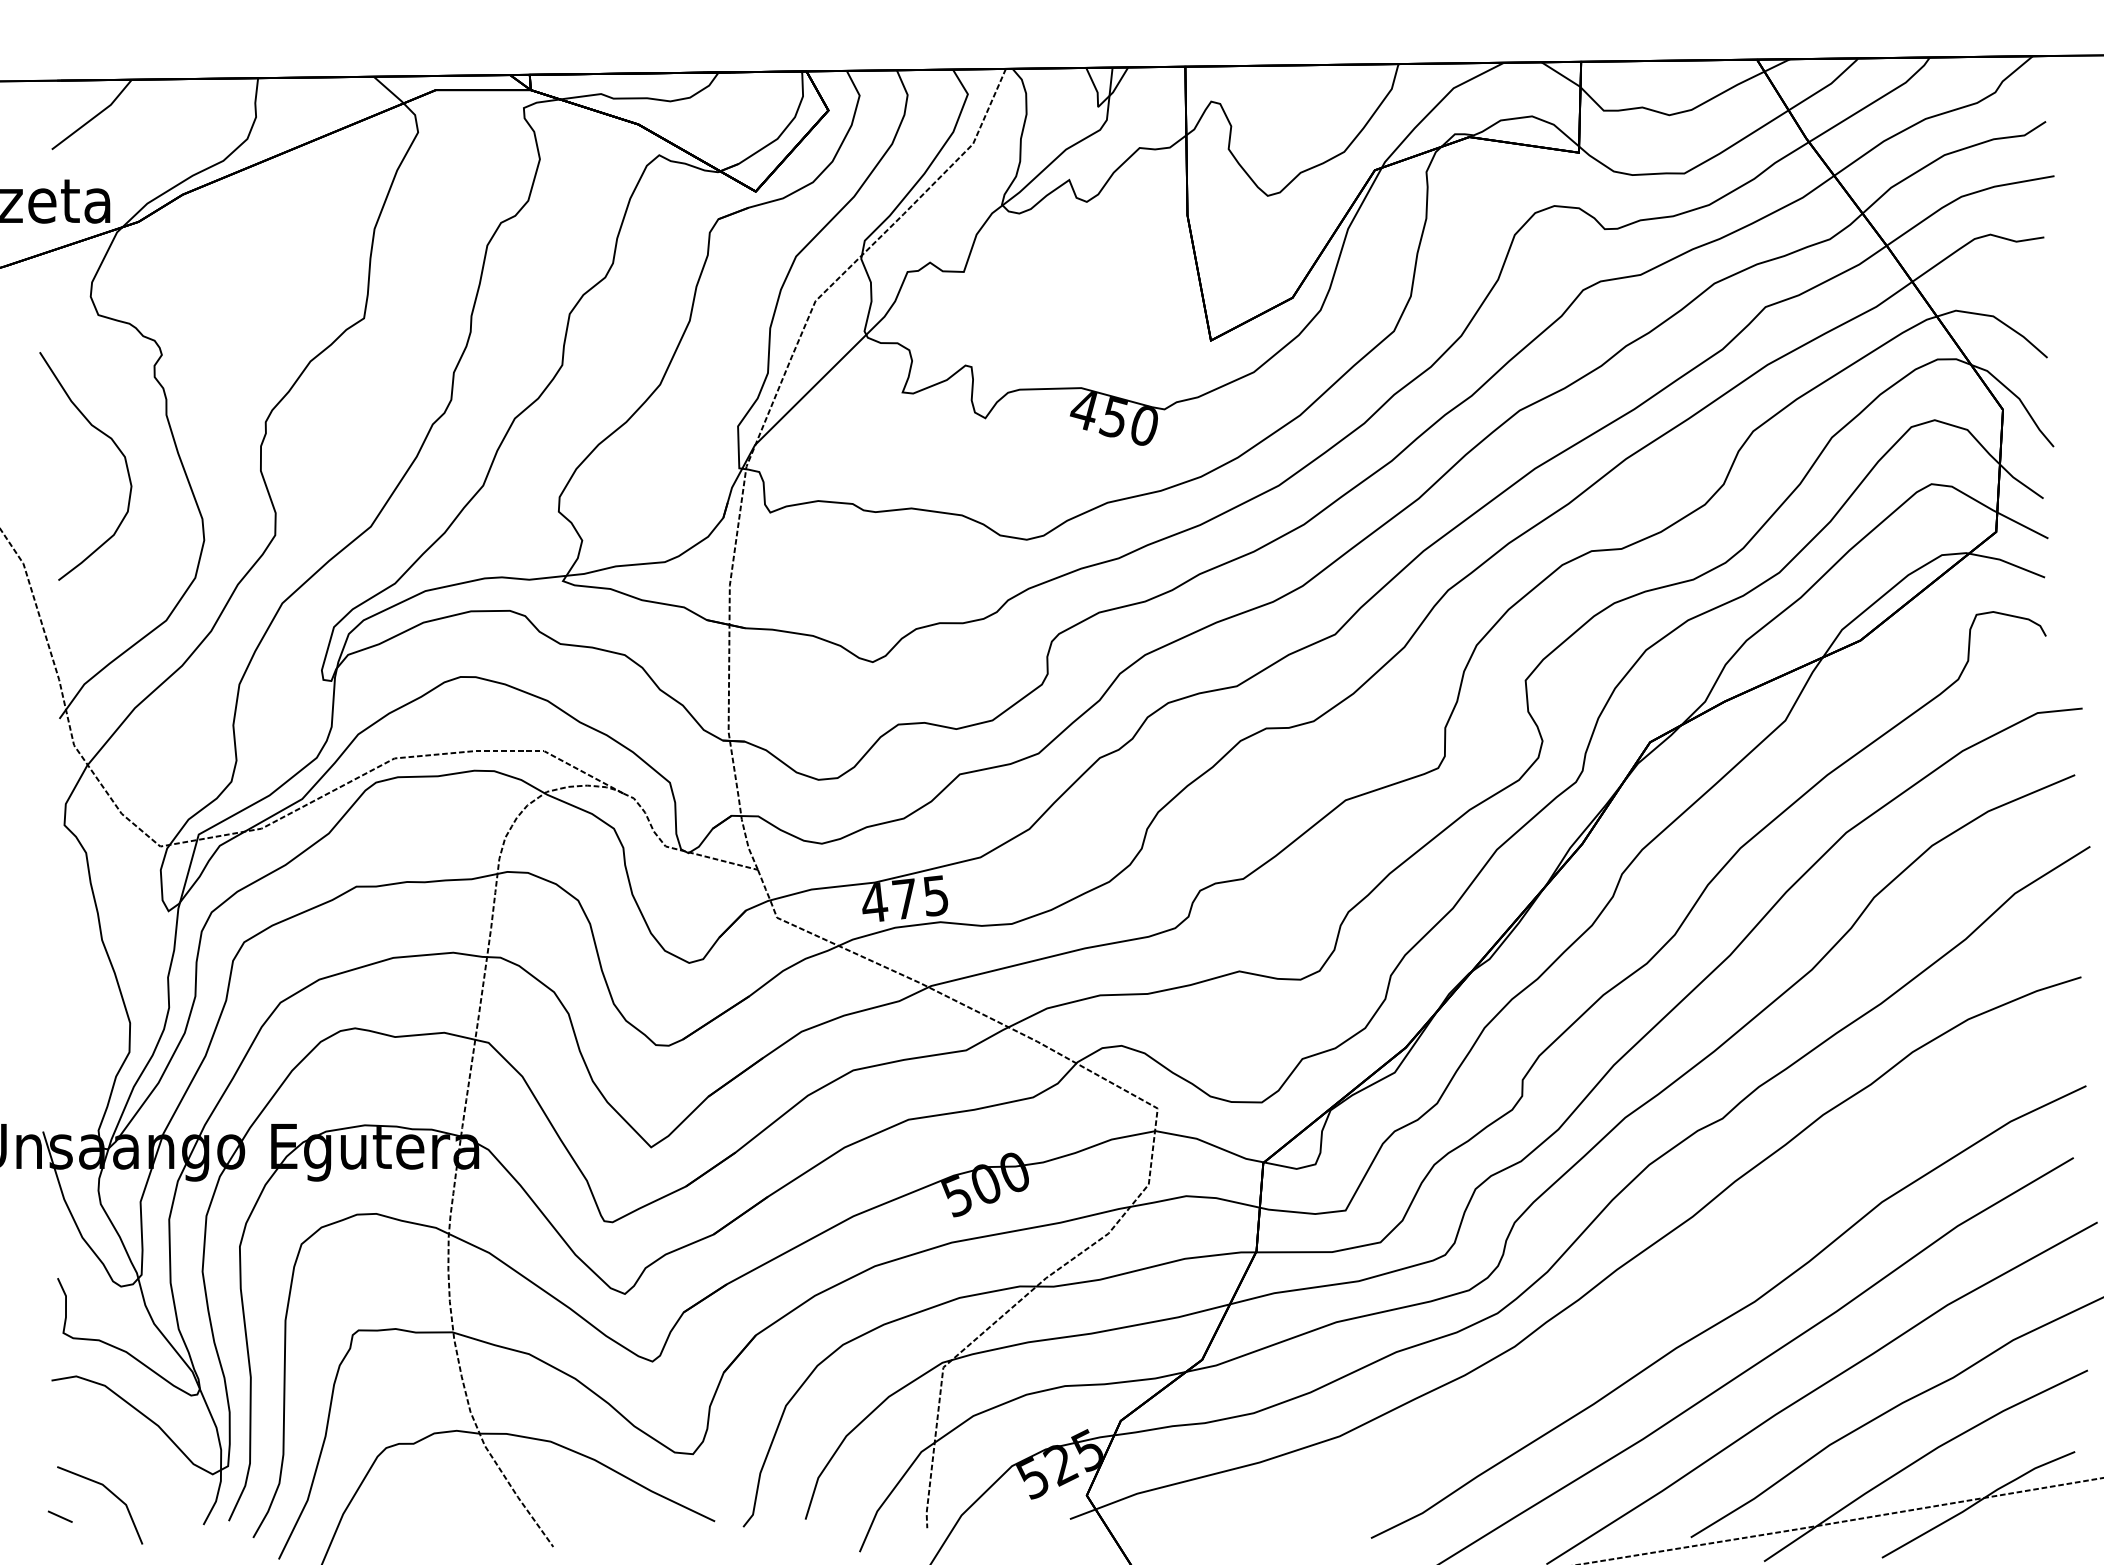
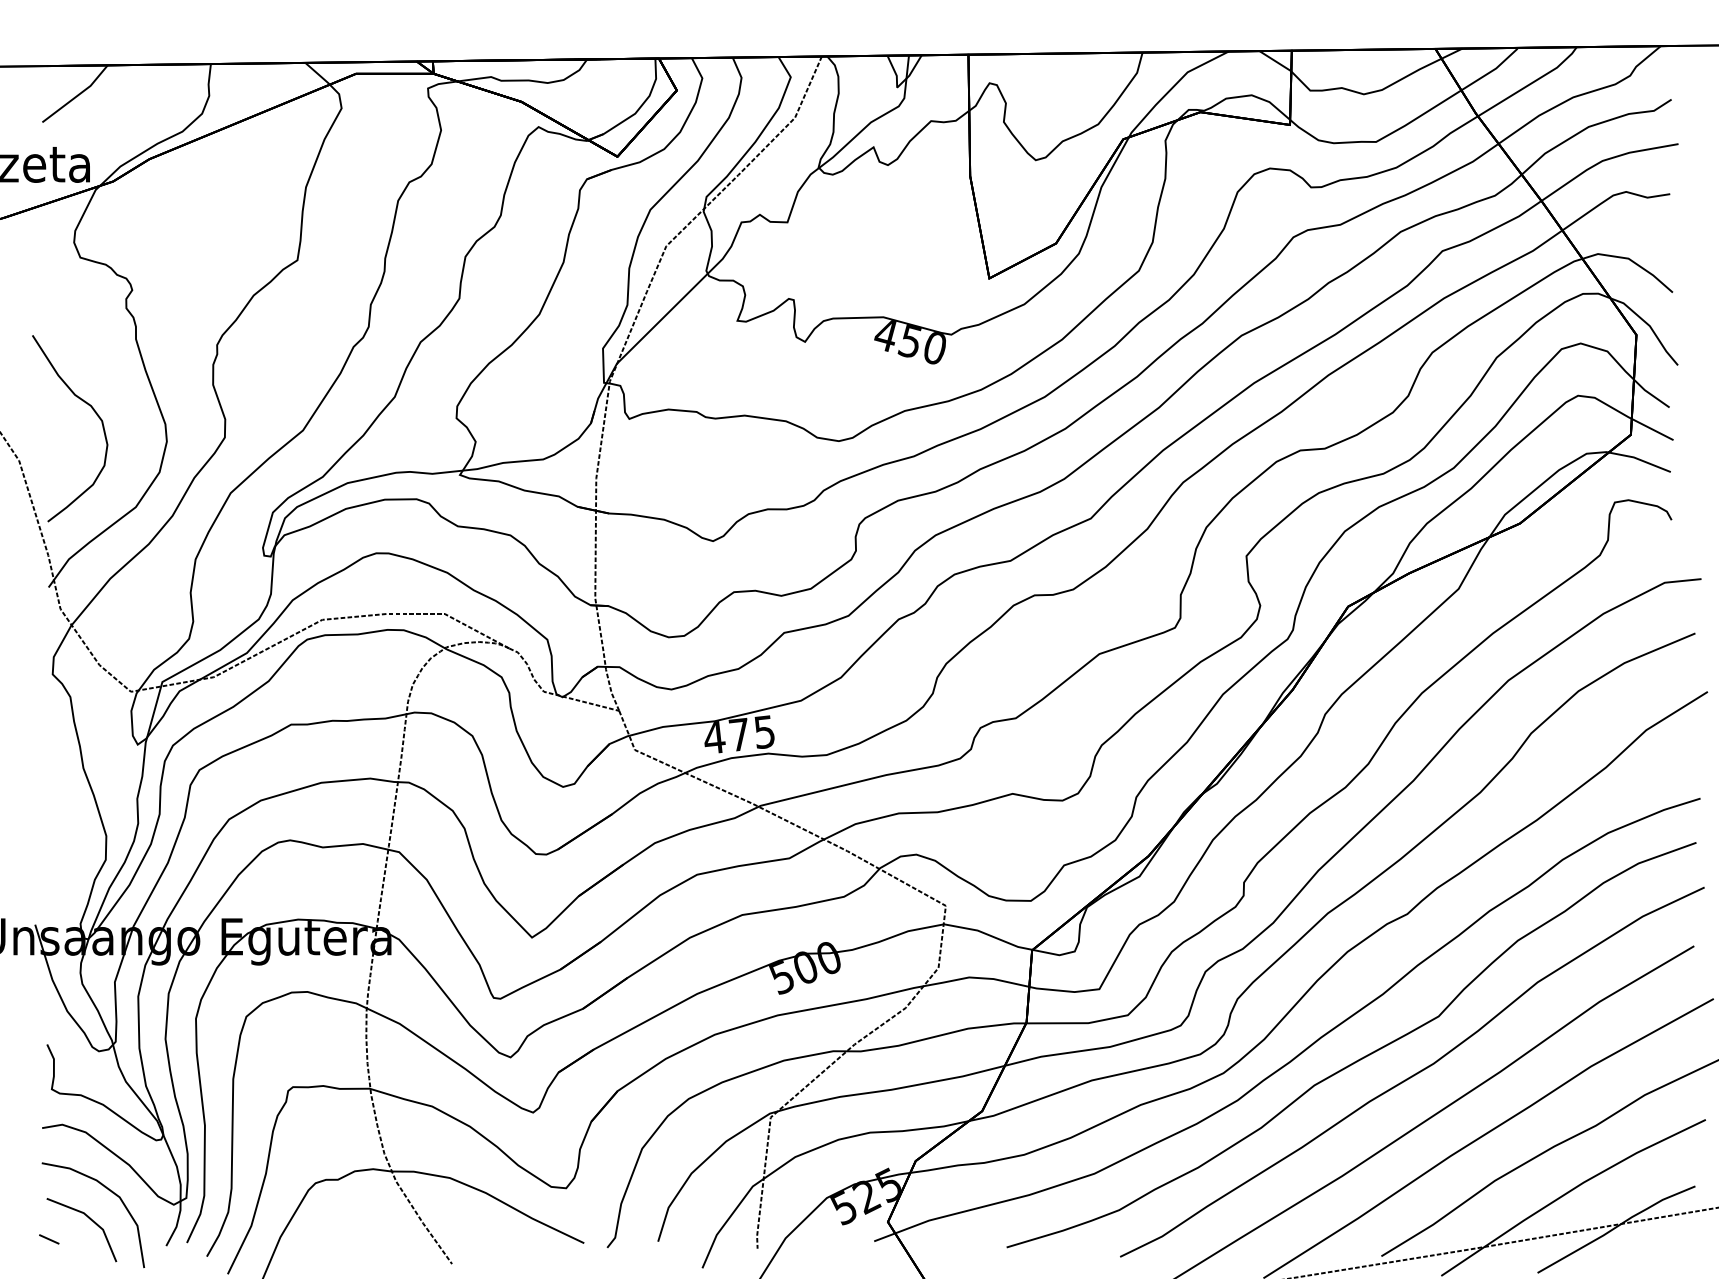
curve: (113, 443) -> (92, 409), moved
curve: (1664, 1295) -> (1359, 1058), added
curve: (136, 1459) -> (111, 1192), added

